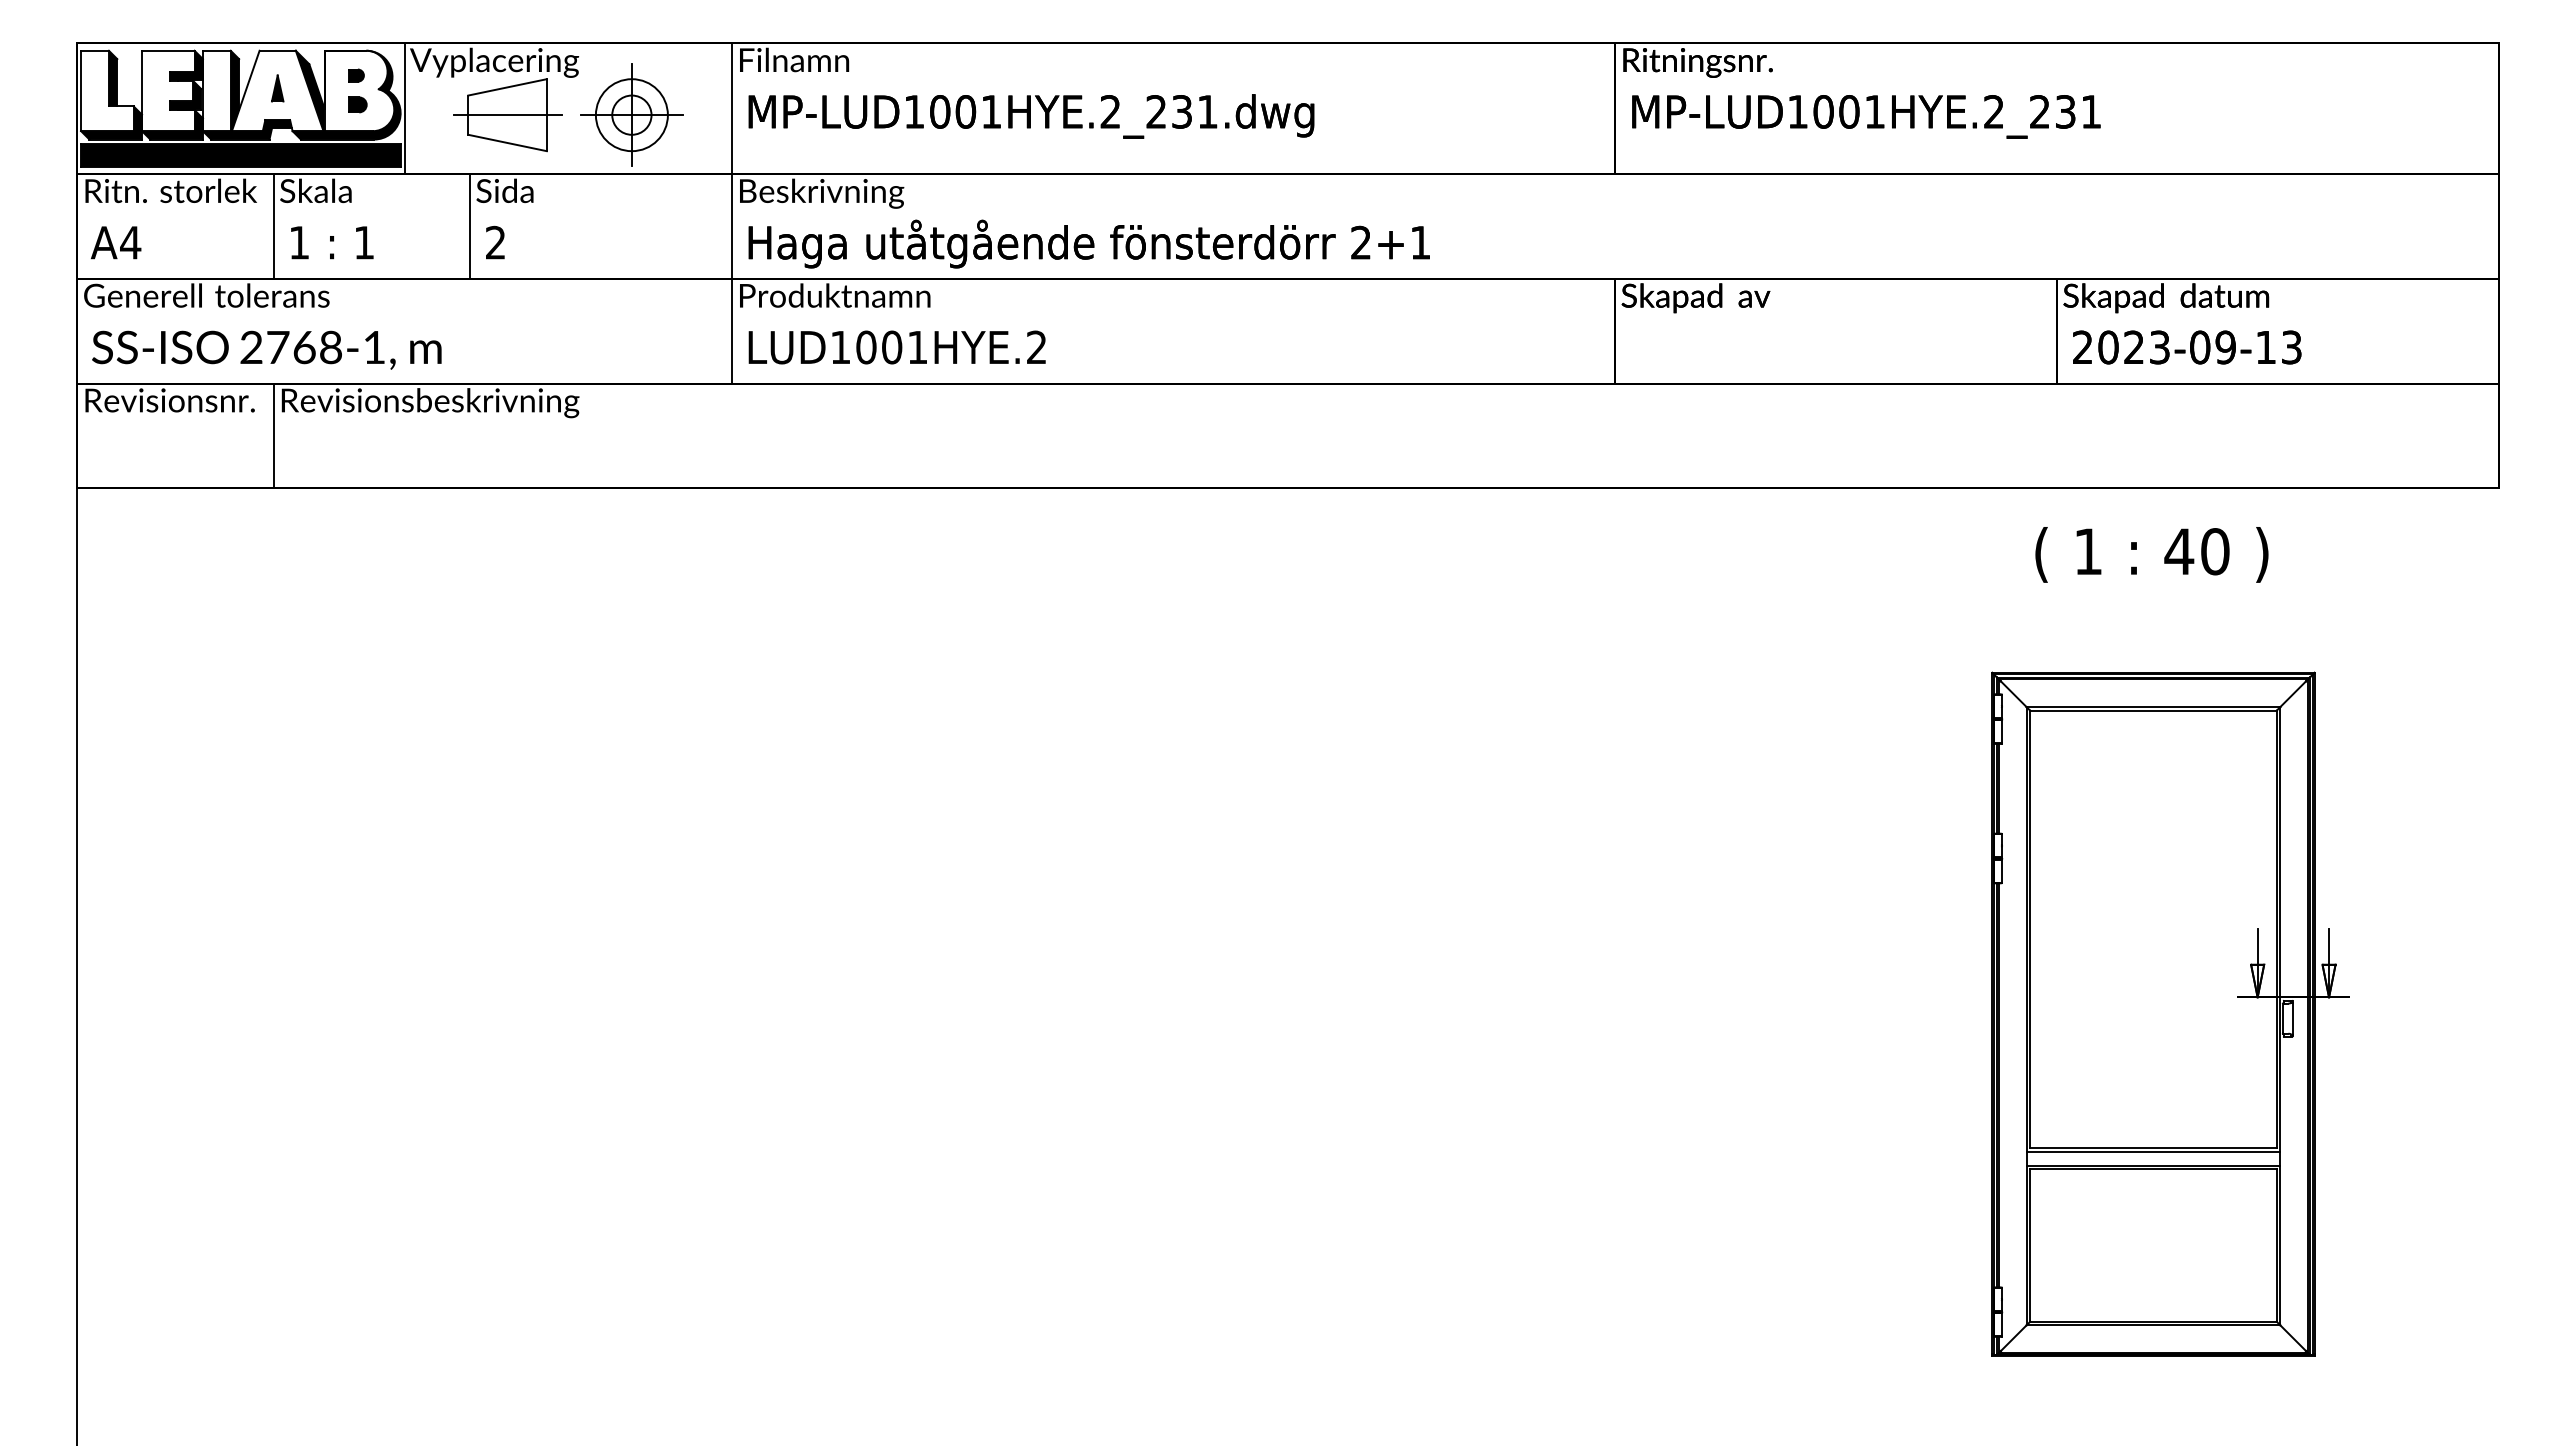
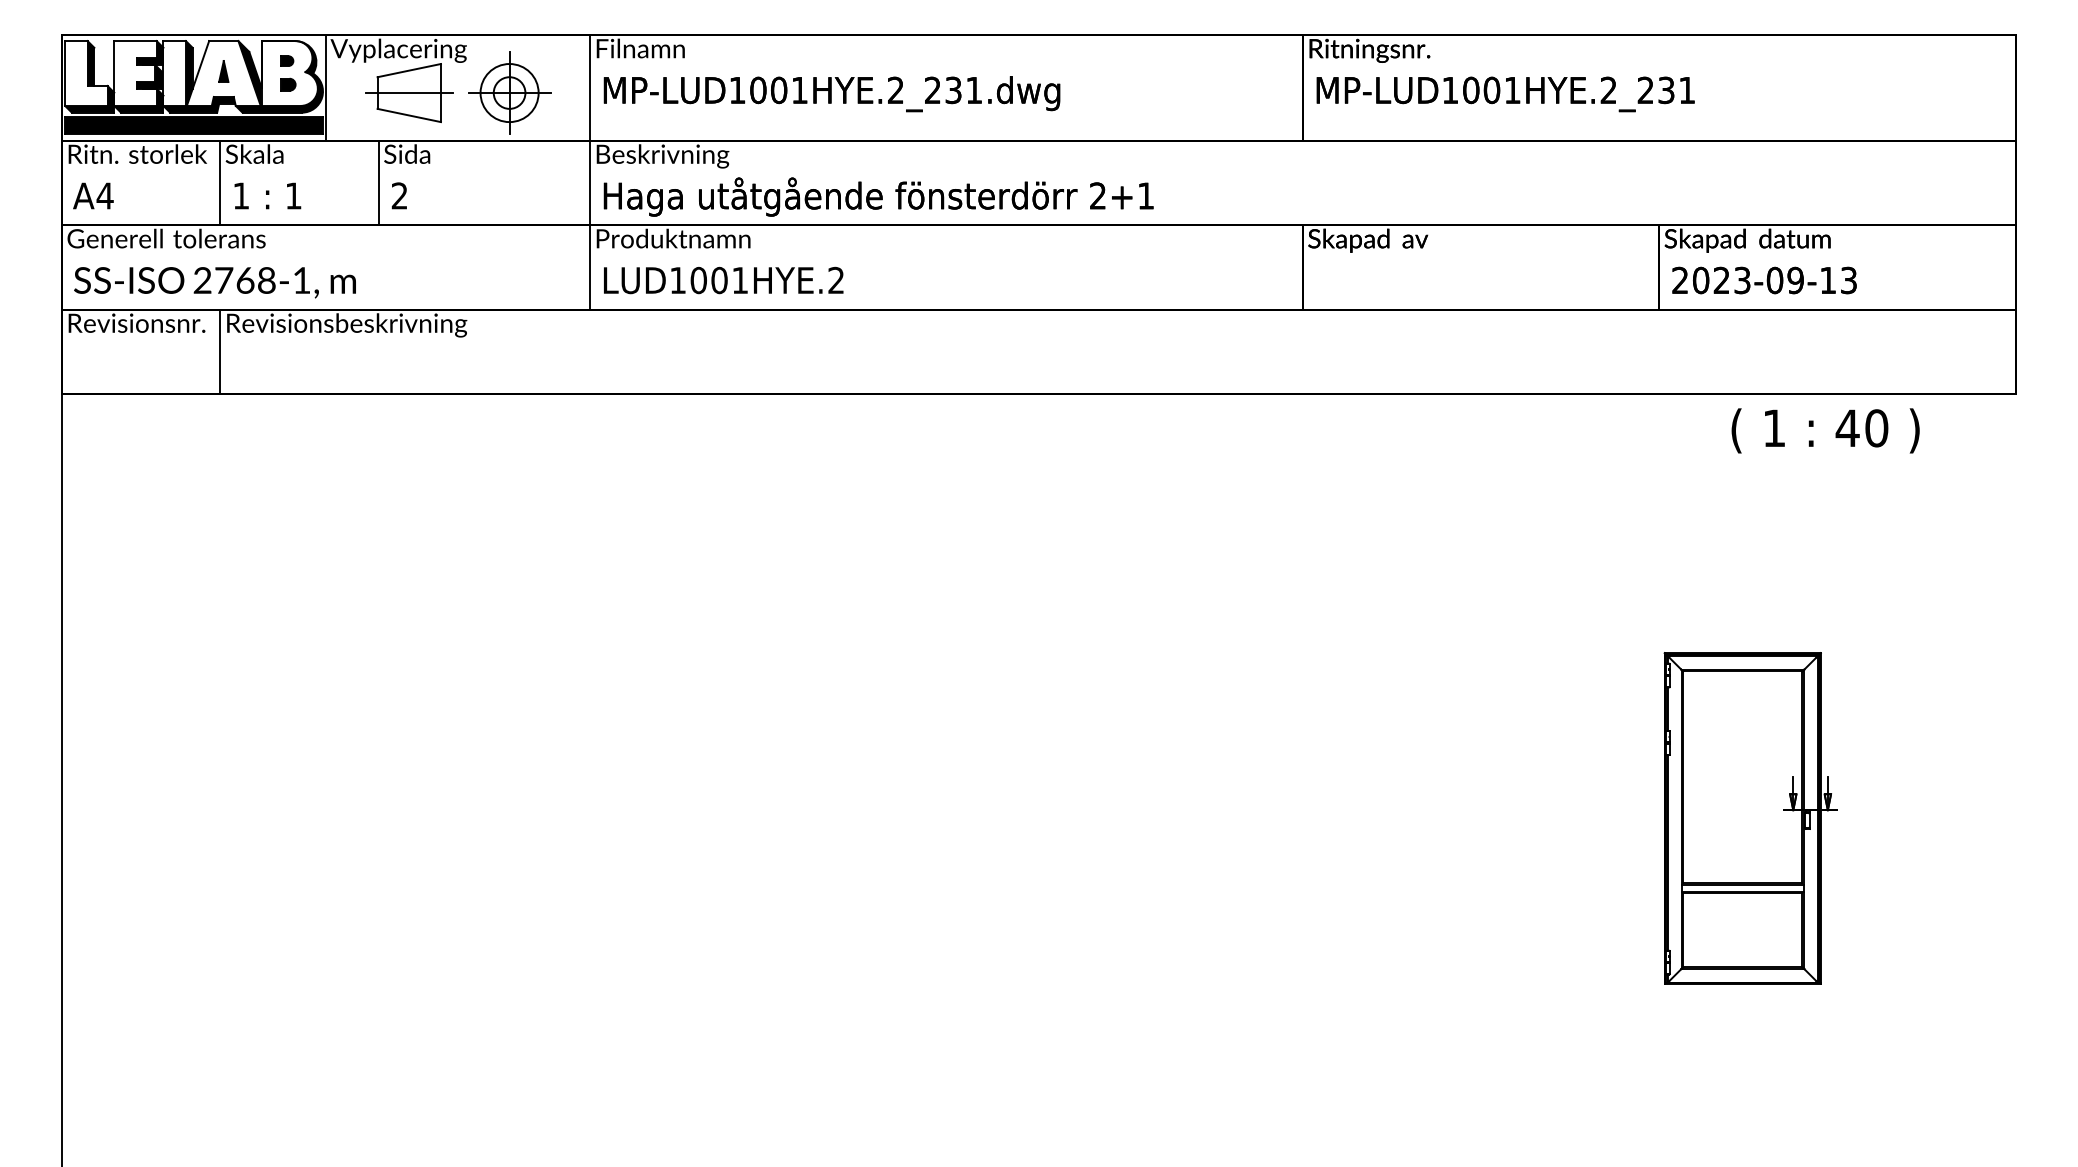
text: (2151, 554) -> (1825, 430), moved
part: (2170, 1013) -> (1751, 817), size x0.6

